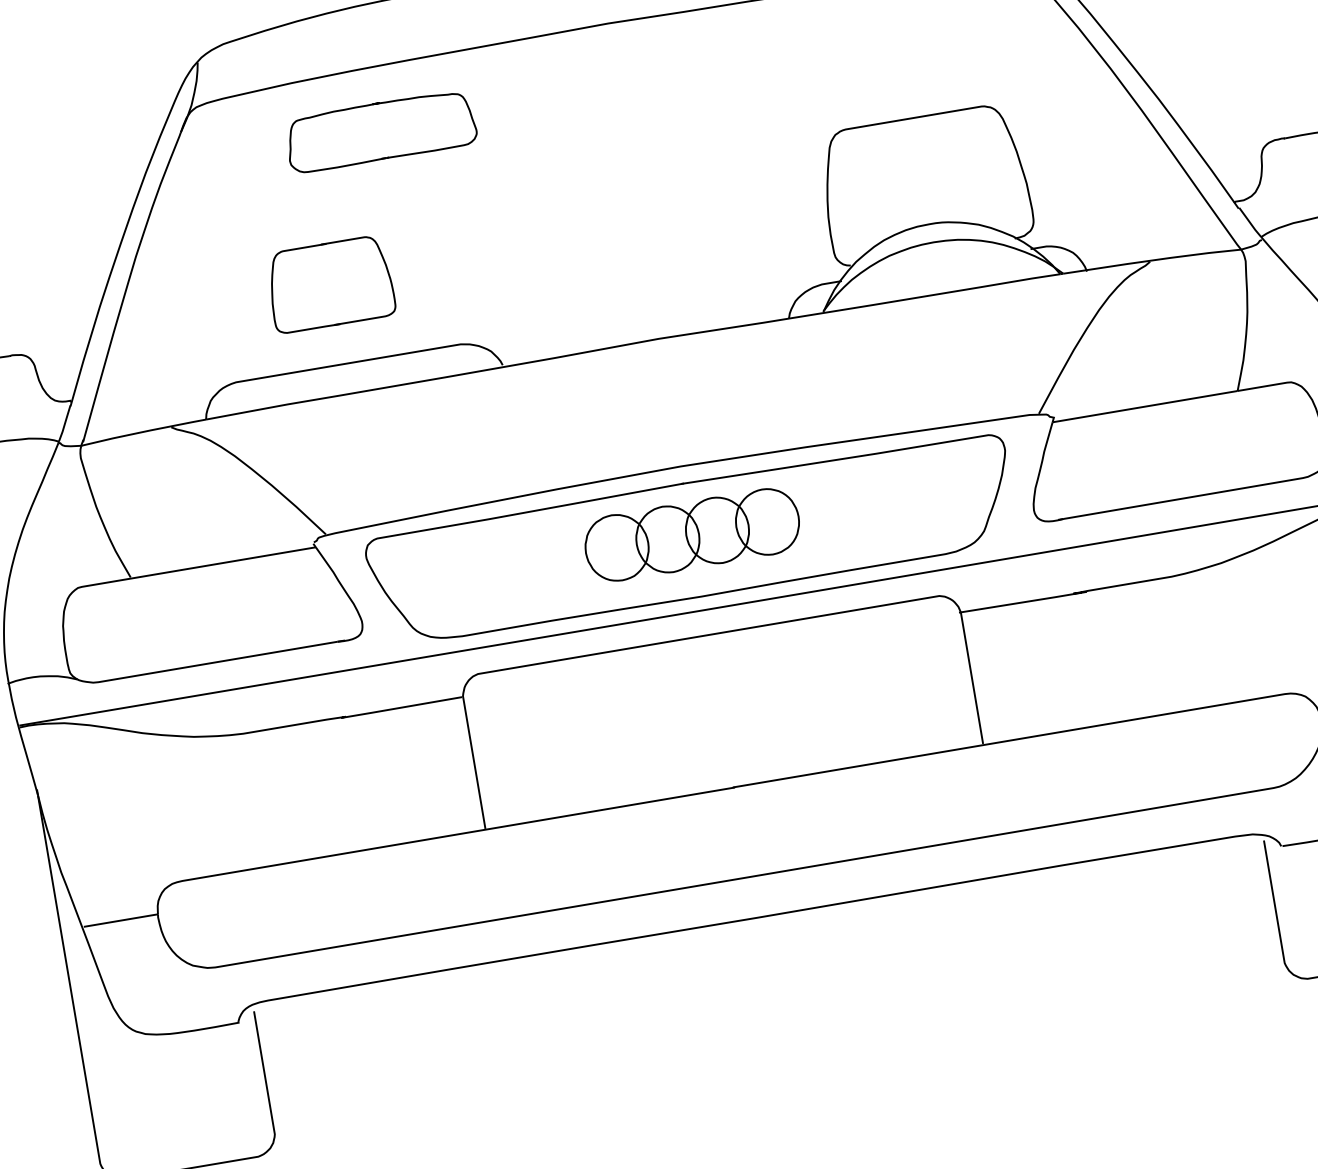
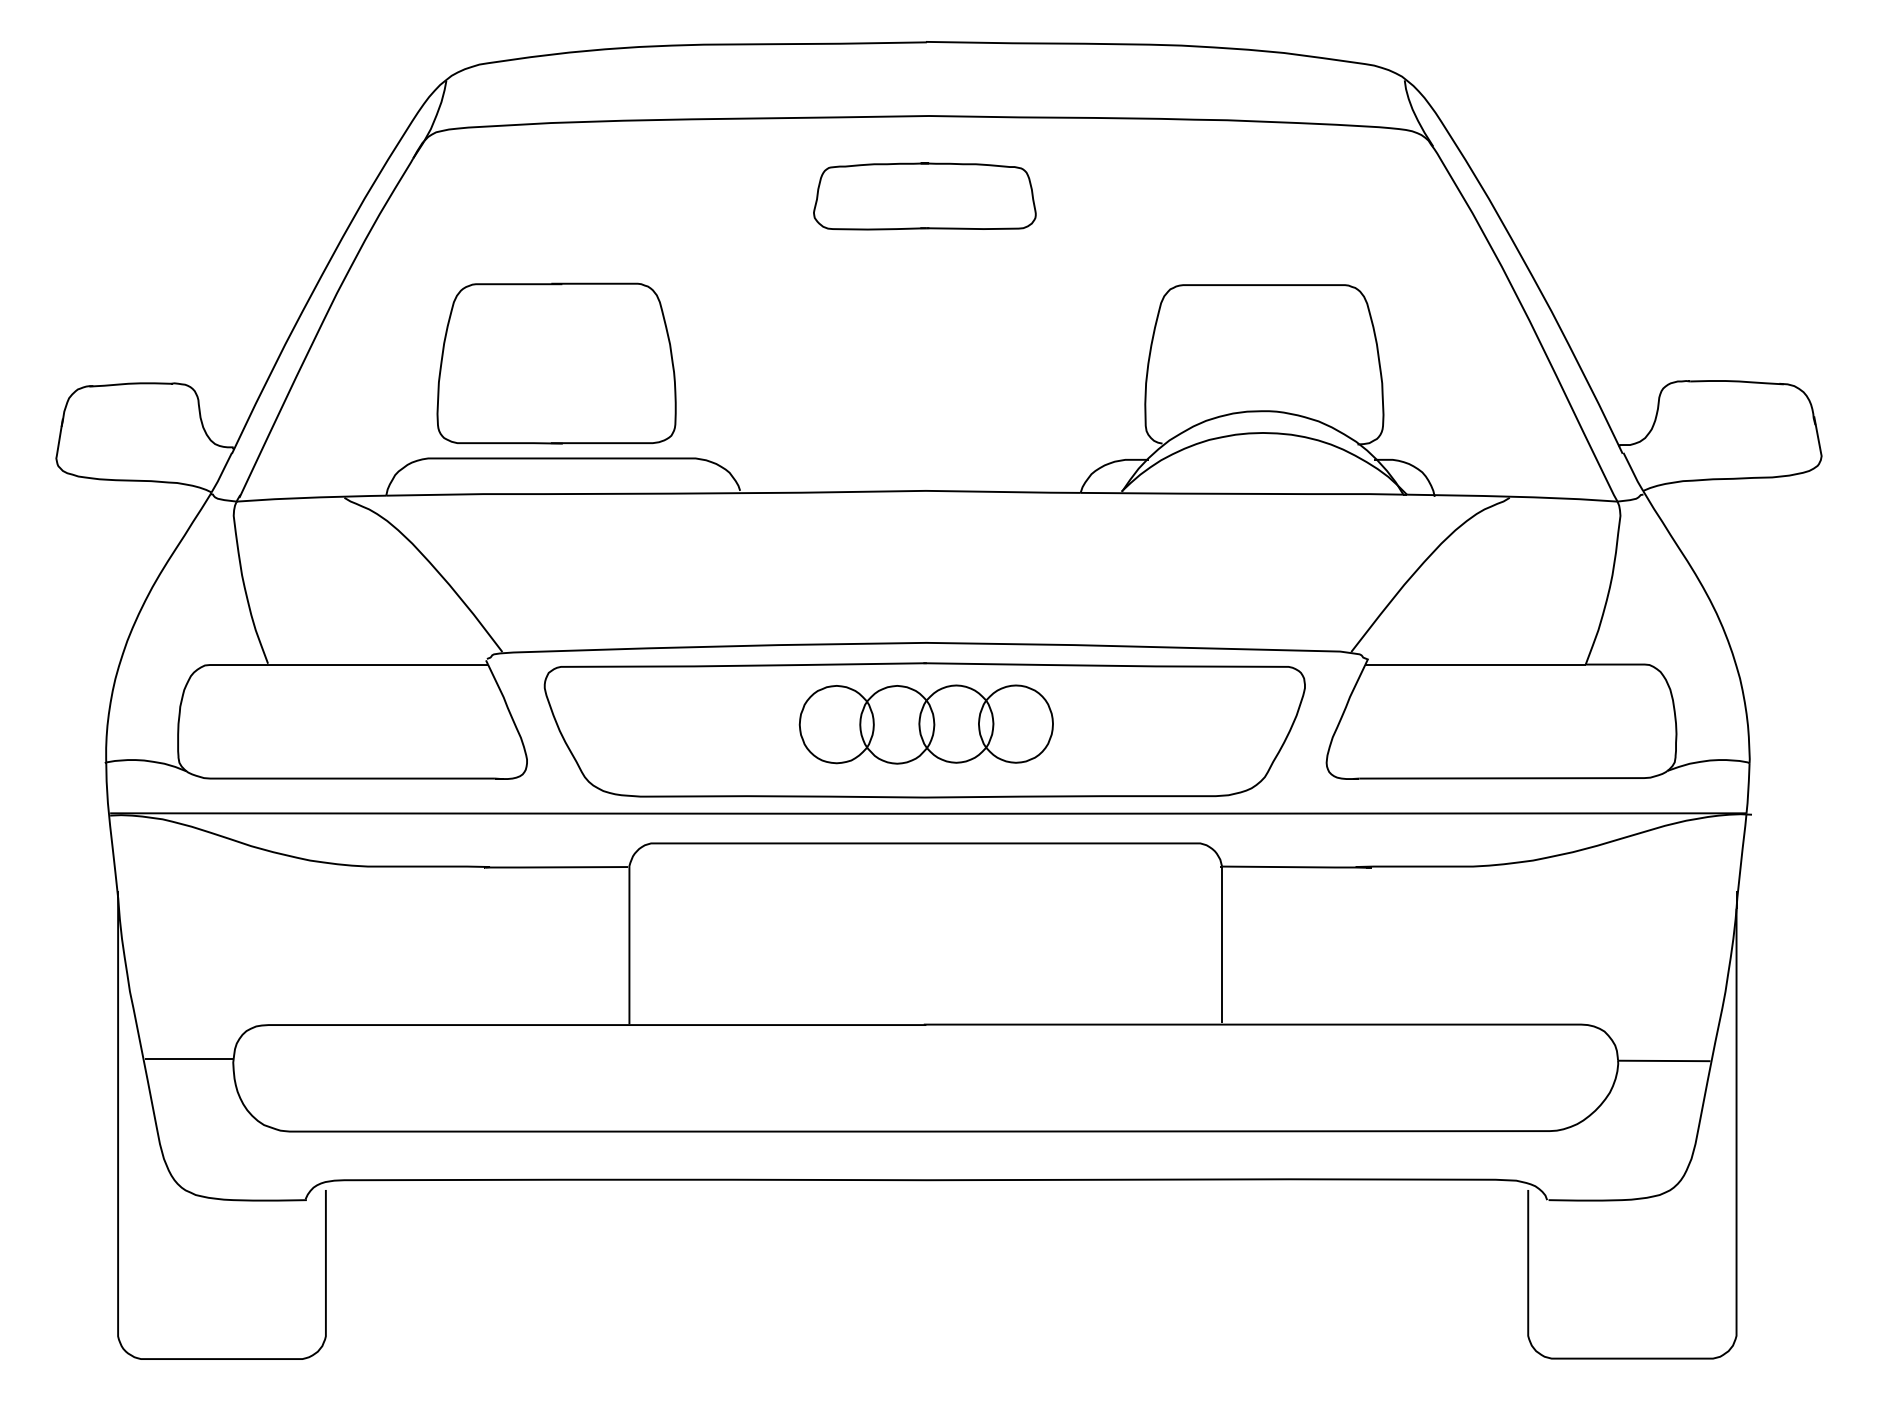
part: (380, 131) -> (924, 196), moved
part: (330, 284) -> (556, 363), size x1.67

